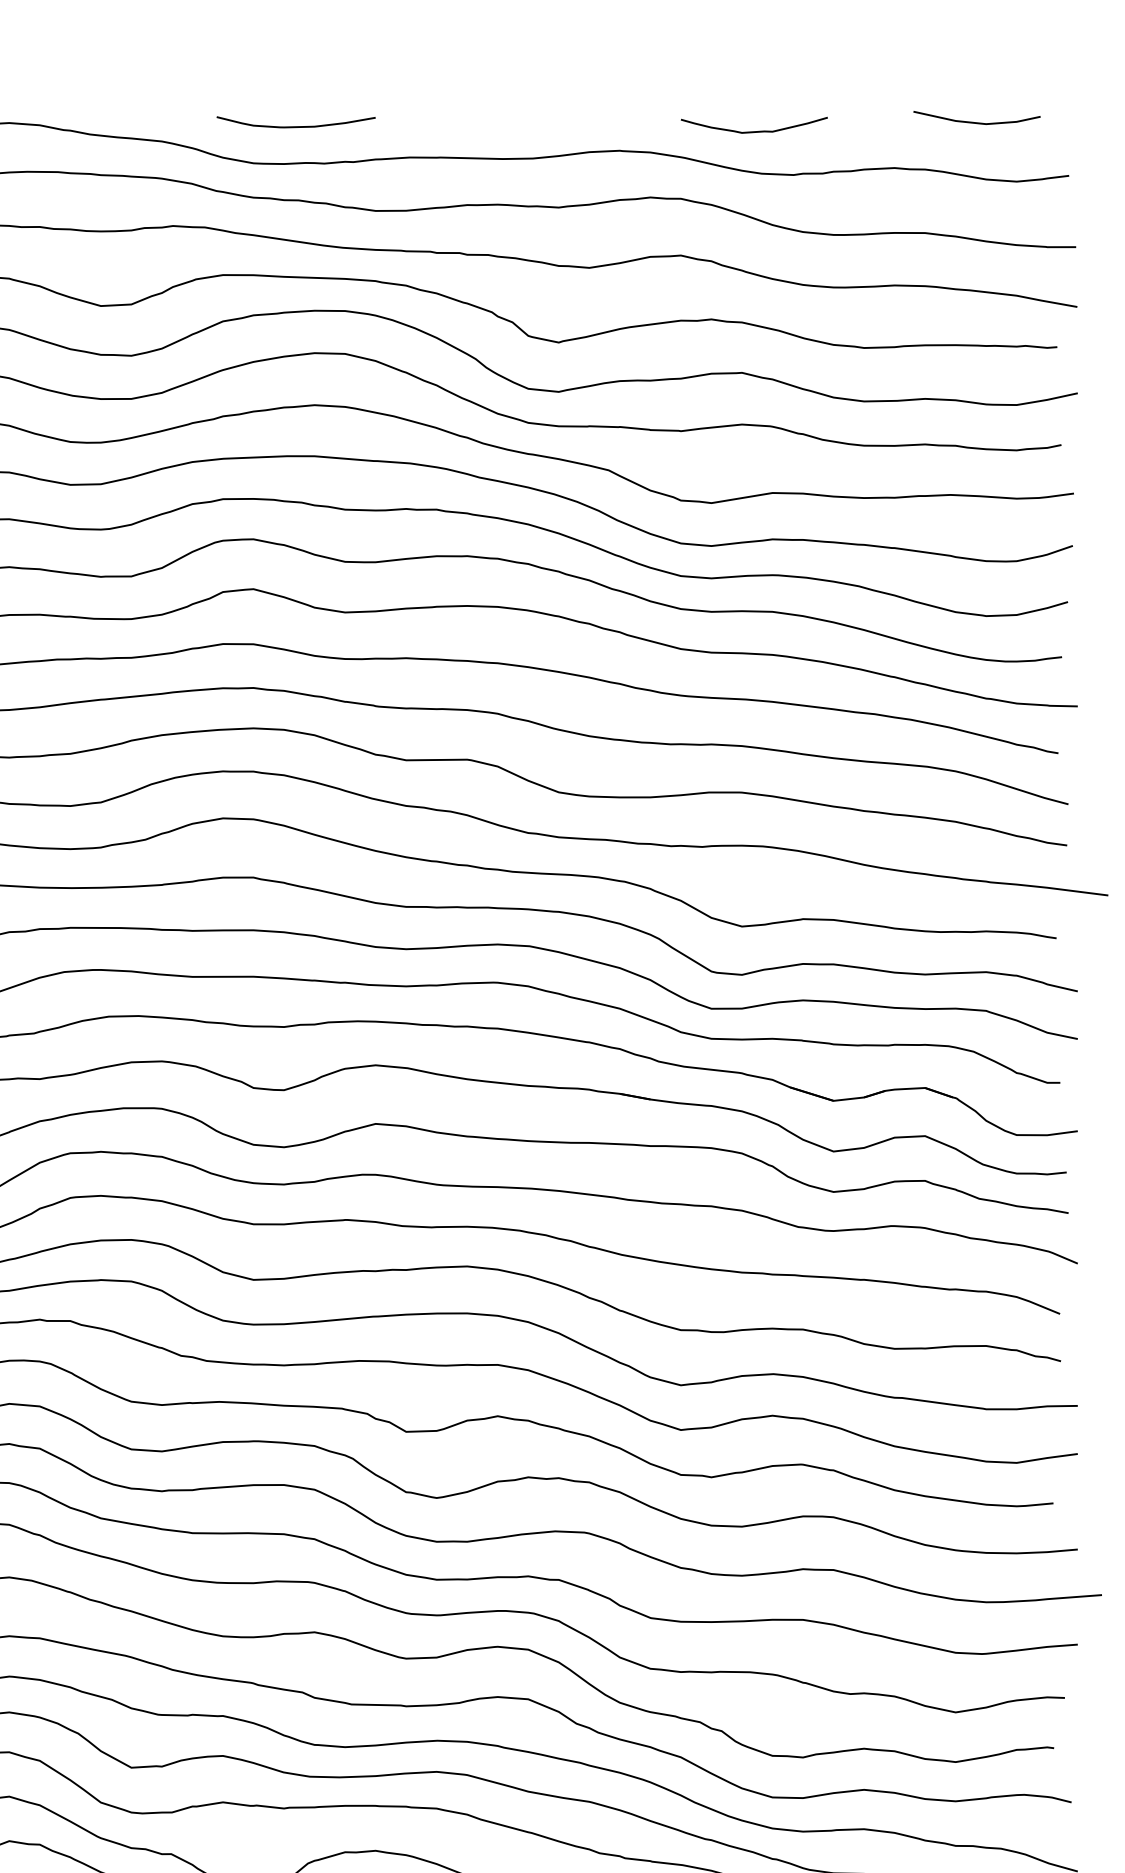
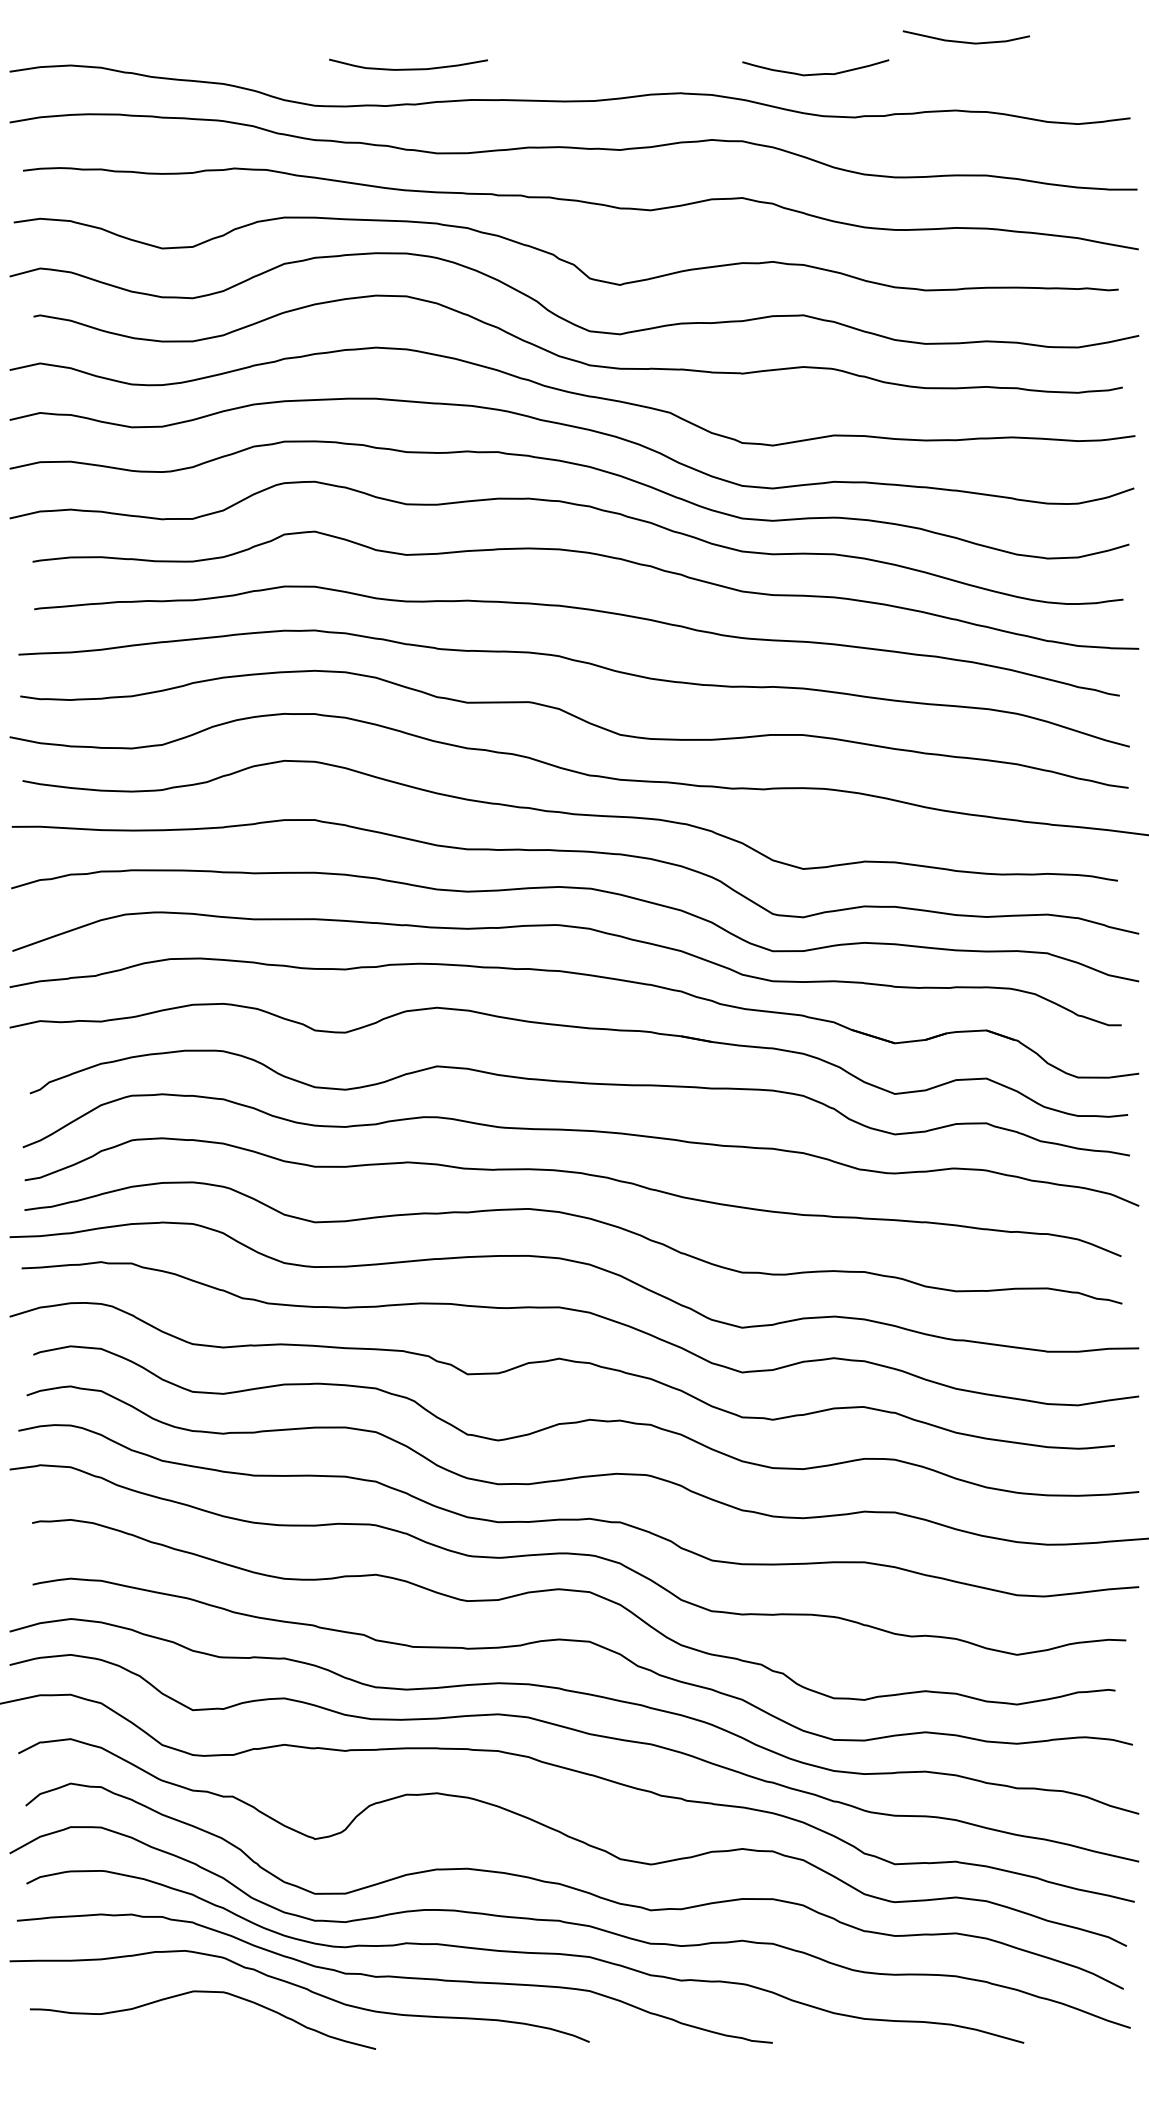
line: (976, 122) -> (965, 41), moved
curve: (296, 126) -> (408, 68), moved

